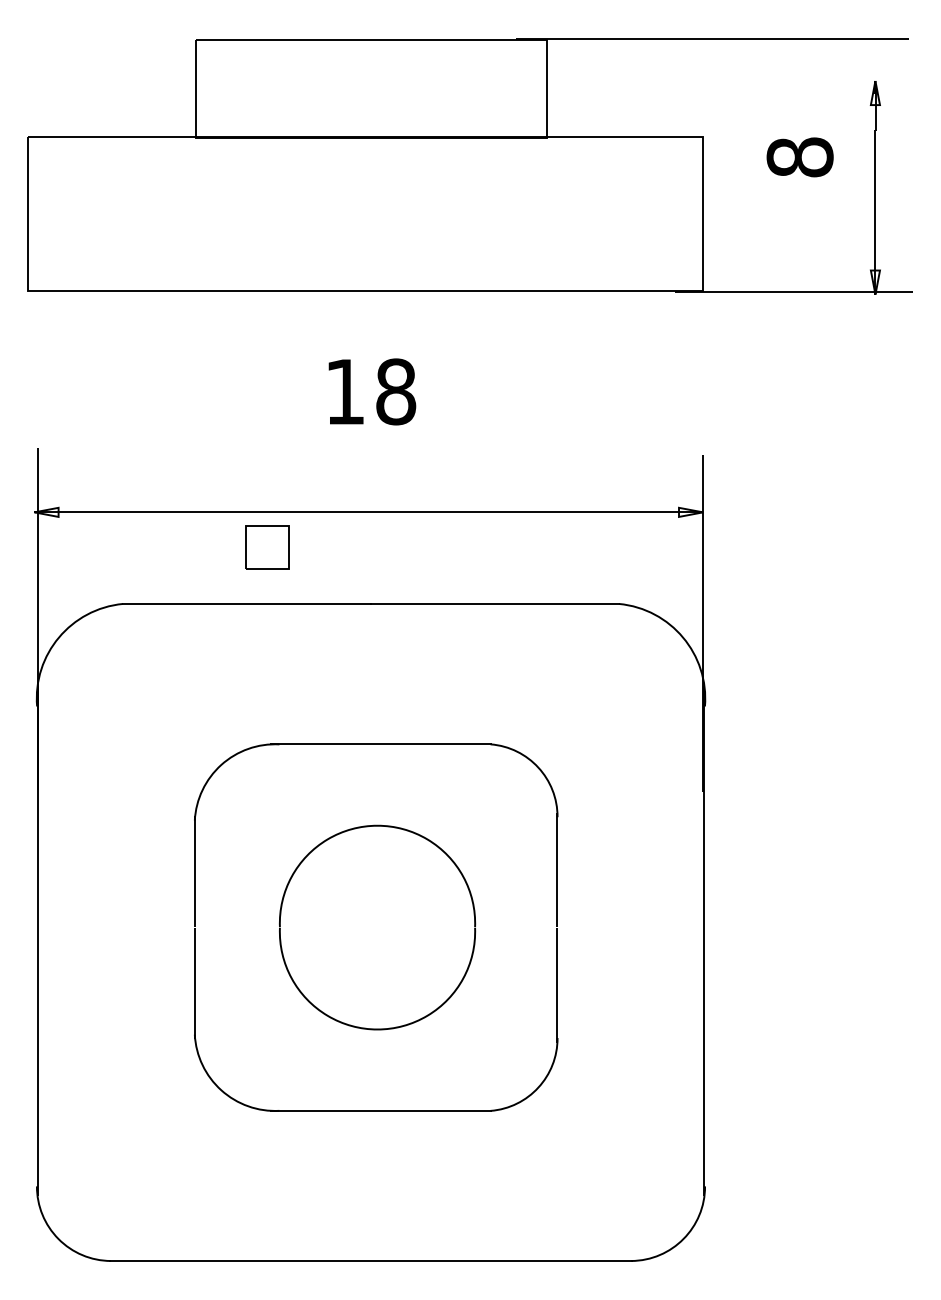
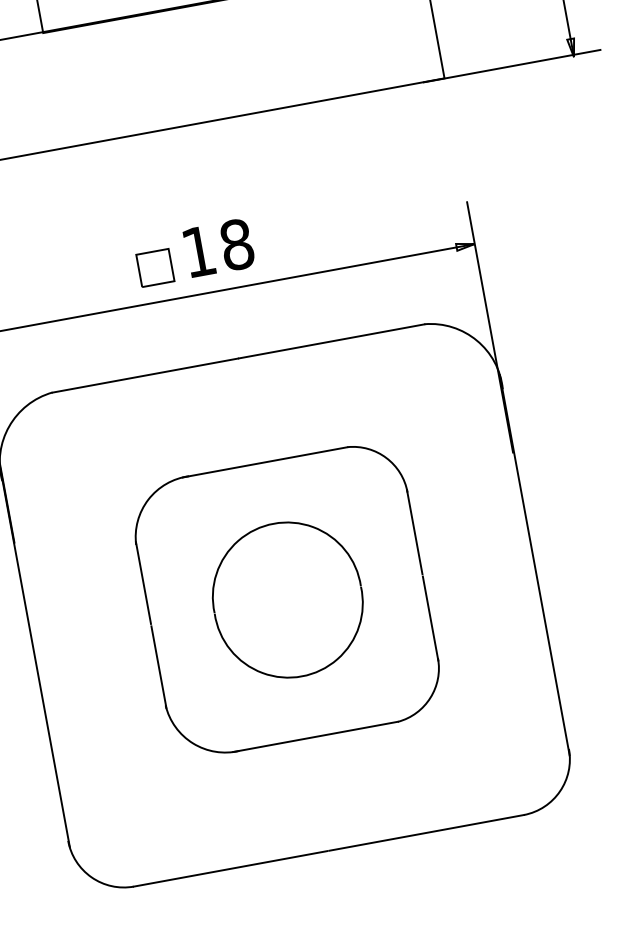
text: (372, 391) -> (219, 247), moved
part: (267, 547) -> (155, 267), moved

